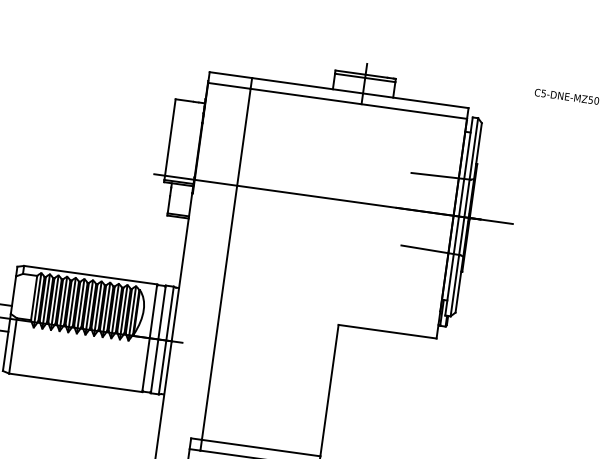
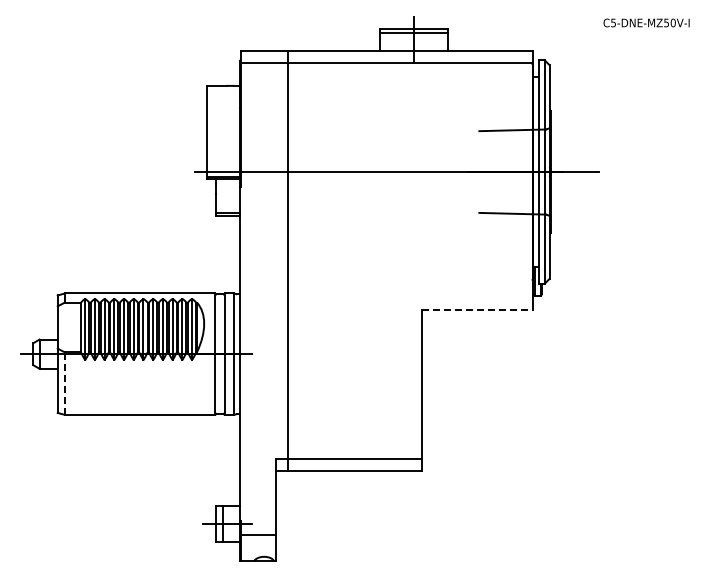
line: (387, 331) -> (477, 310), solid -> dashed
line: (13, 345) -> (65, 383), solid -> dashed

